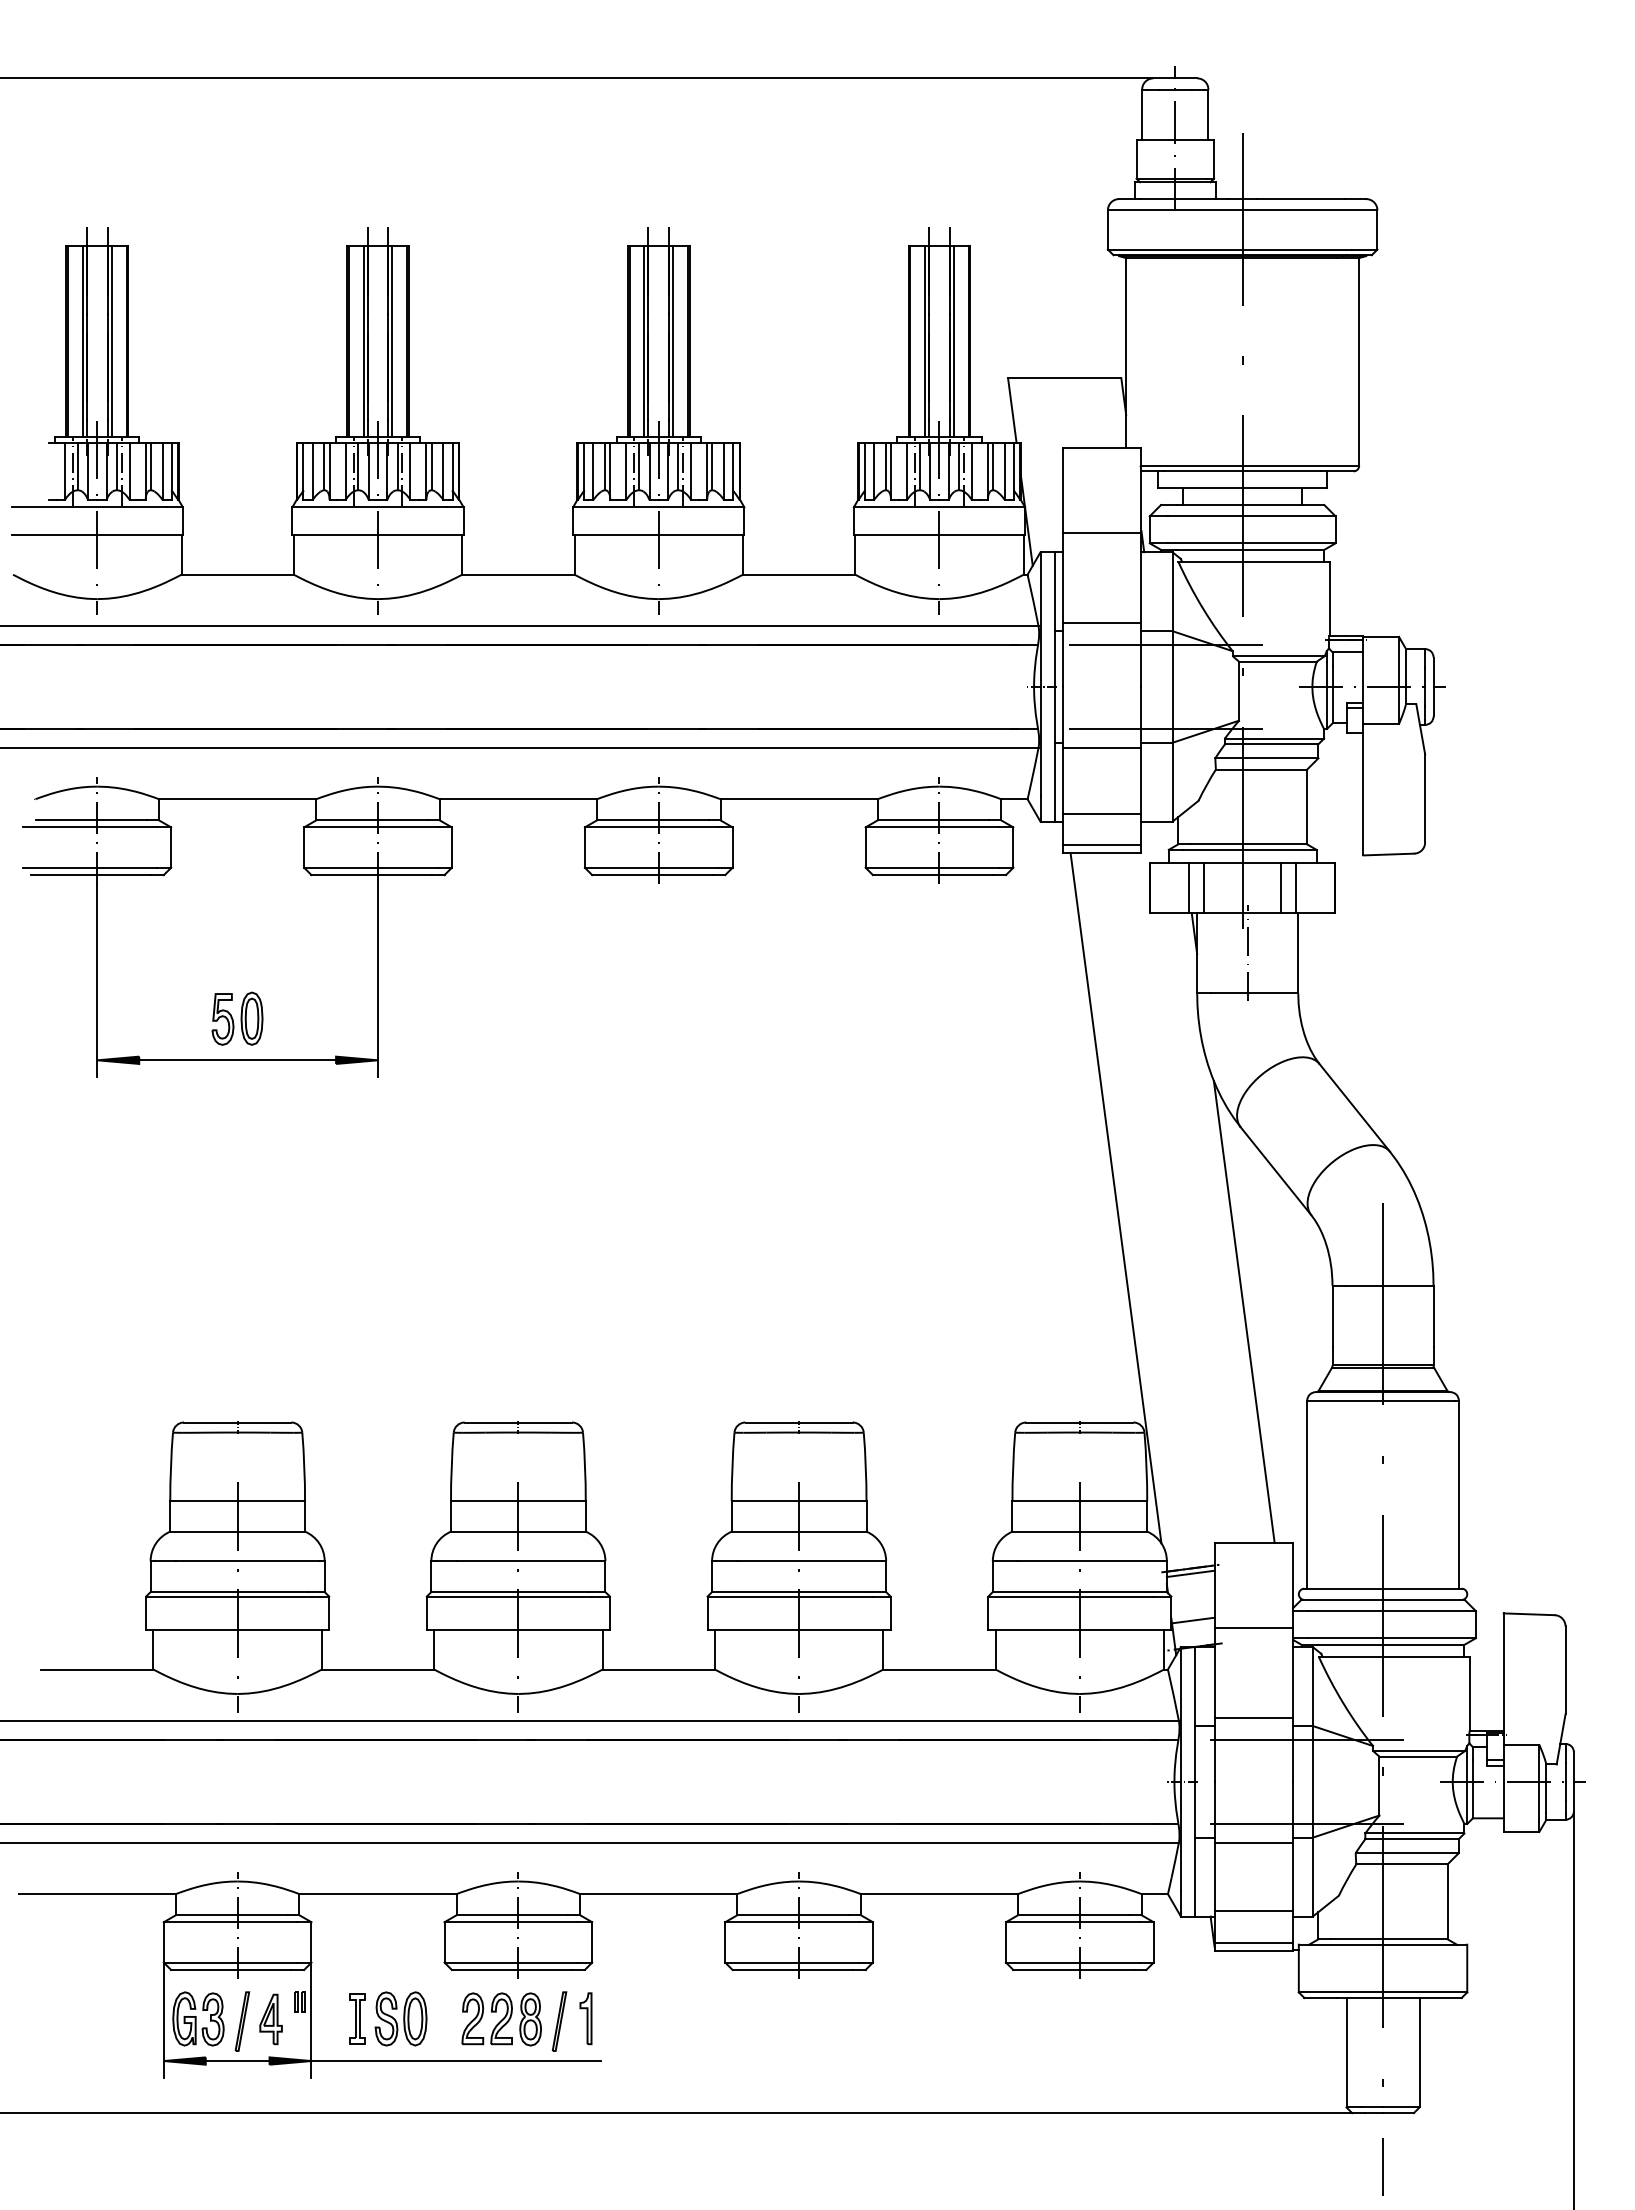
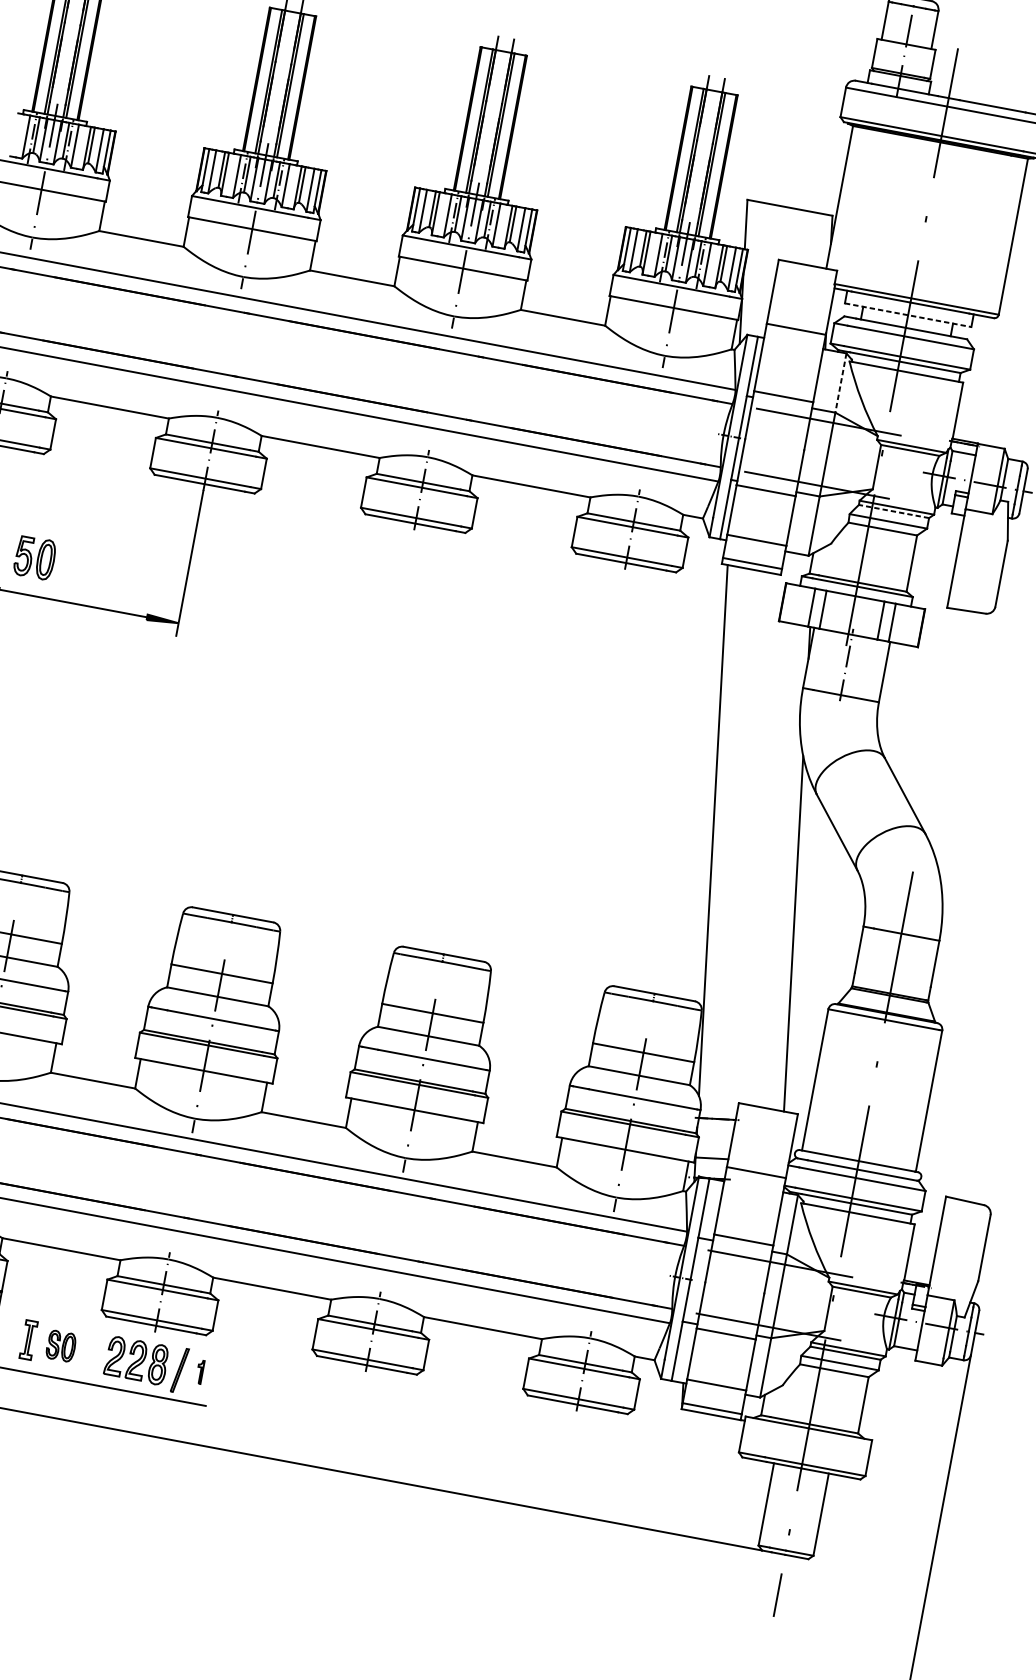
line: (1243, 488) -> (908, 315), solid -> dashed
line: (1172, 592) -> (840, 383), solid -> dashed
line: (1271, 744) -> (893, 511), solid -> dashed
part: (237, 1018) -> (35, 557), moved
line: (1190, 1573) -> (716, 1122), removed
part: (400, 2018) -> (60, 1345), size x0.7
part: (585, 2018) -> (199, 1371), size x0.6

